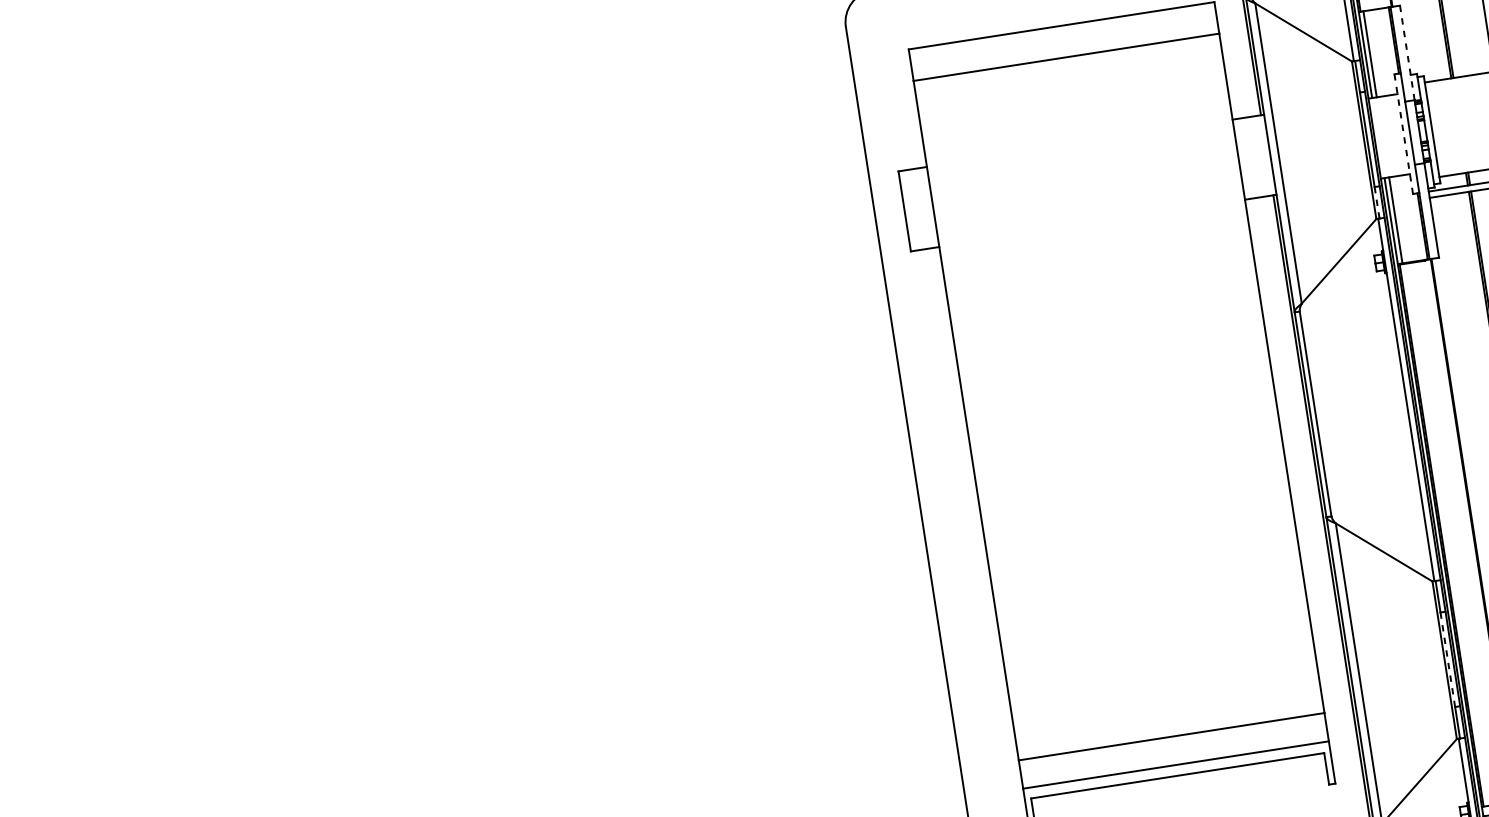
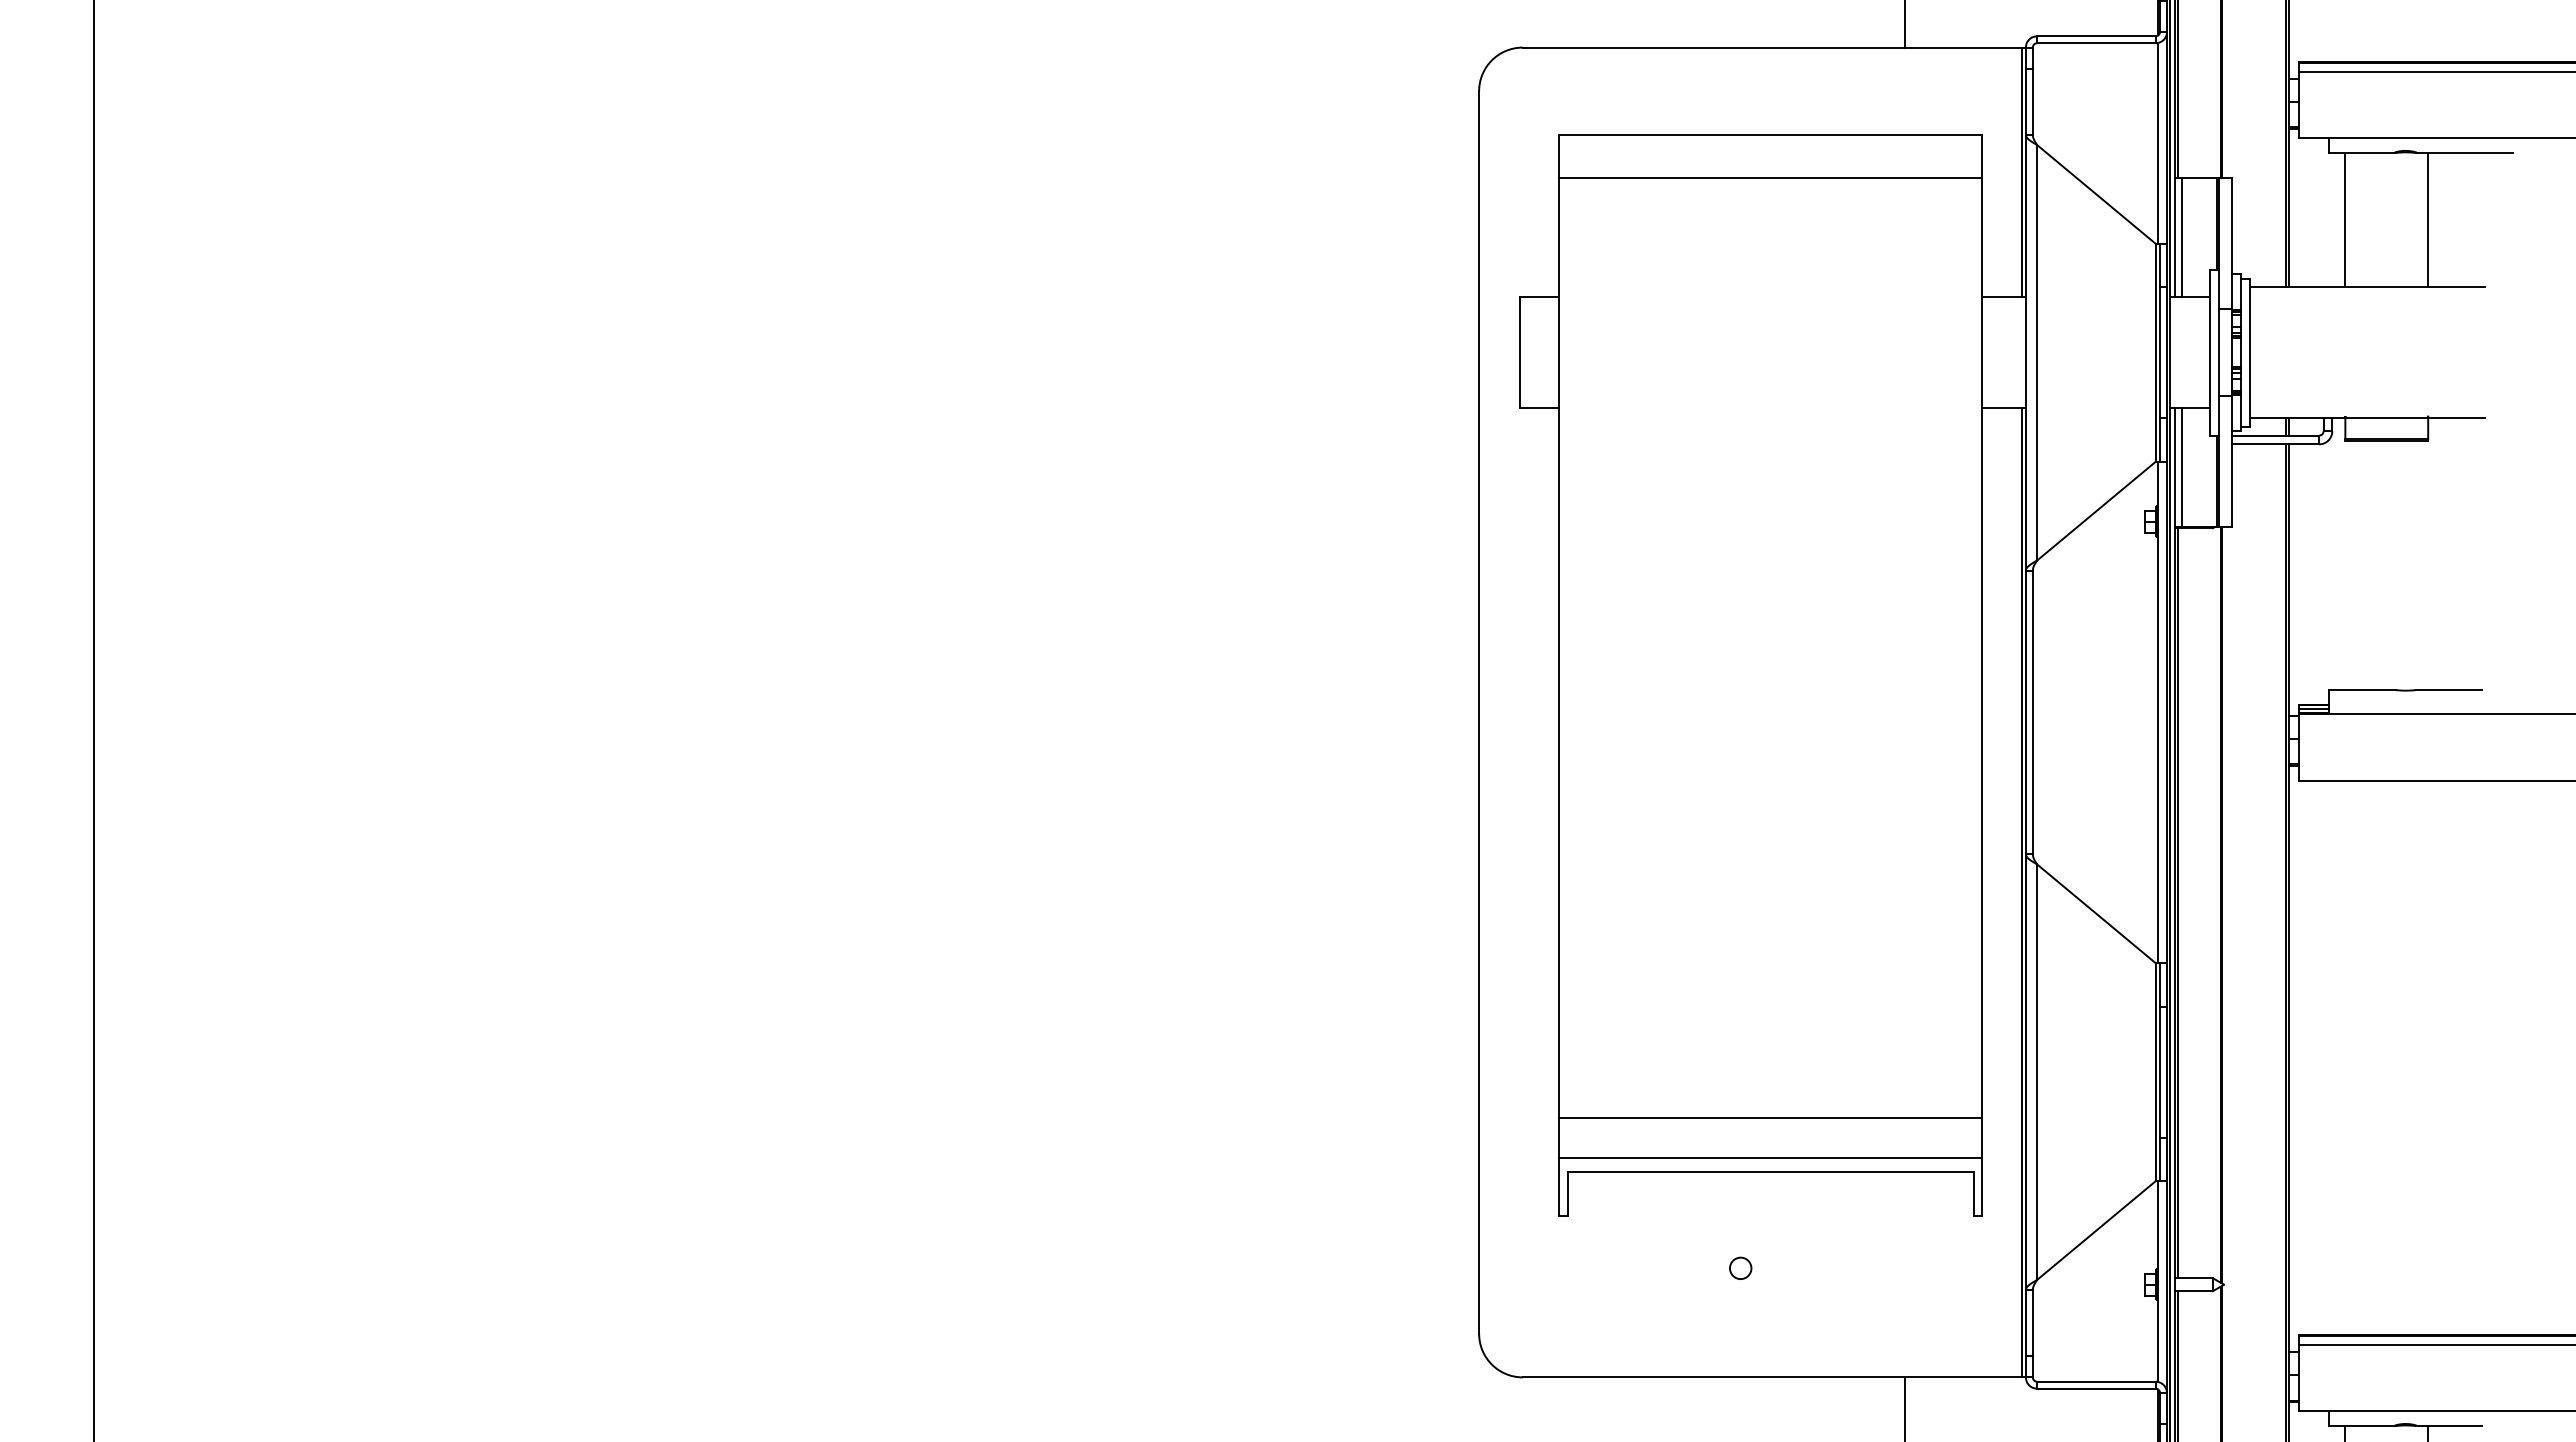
line: (1407, 52) -> (2232, 243), dashed -> solid
line: (1403, 133) -> (2210, 352), dashed -> solid
line: (1377, 203) -> (2160, 440), dashed -> solid
line: (1448, 659) -> (2160, 1072), dashed -> solid

